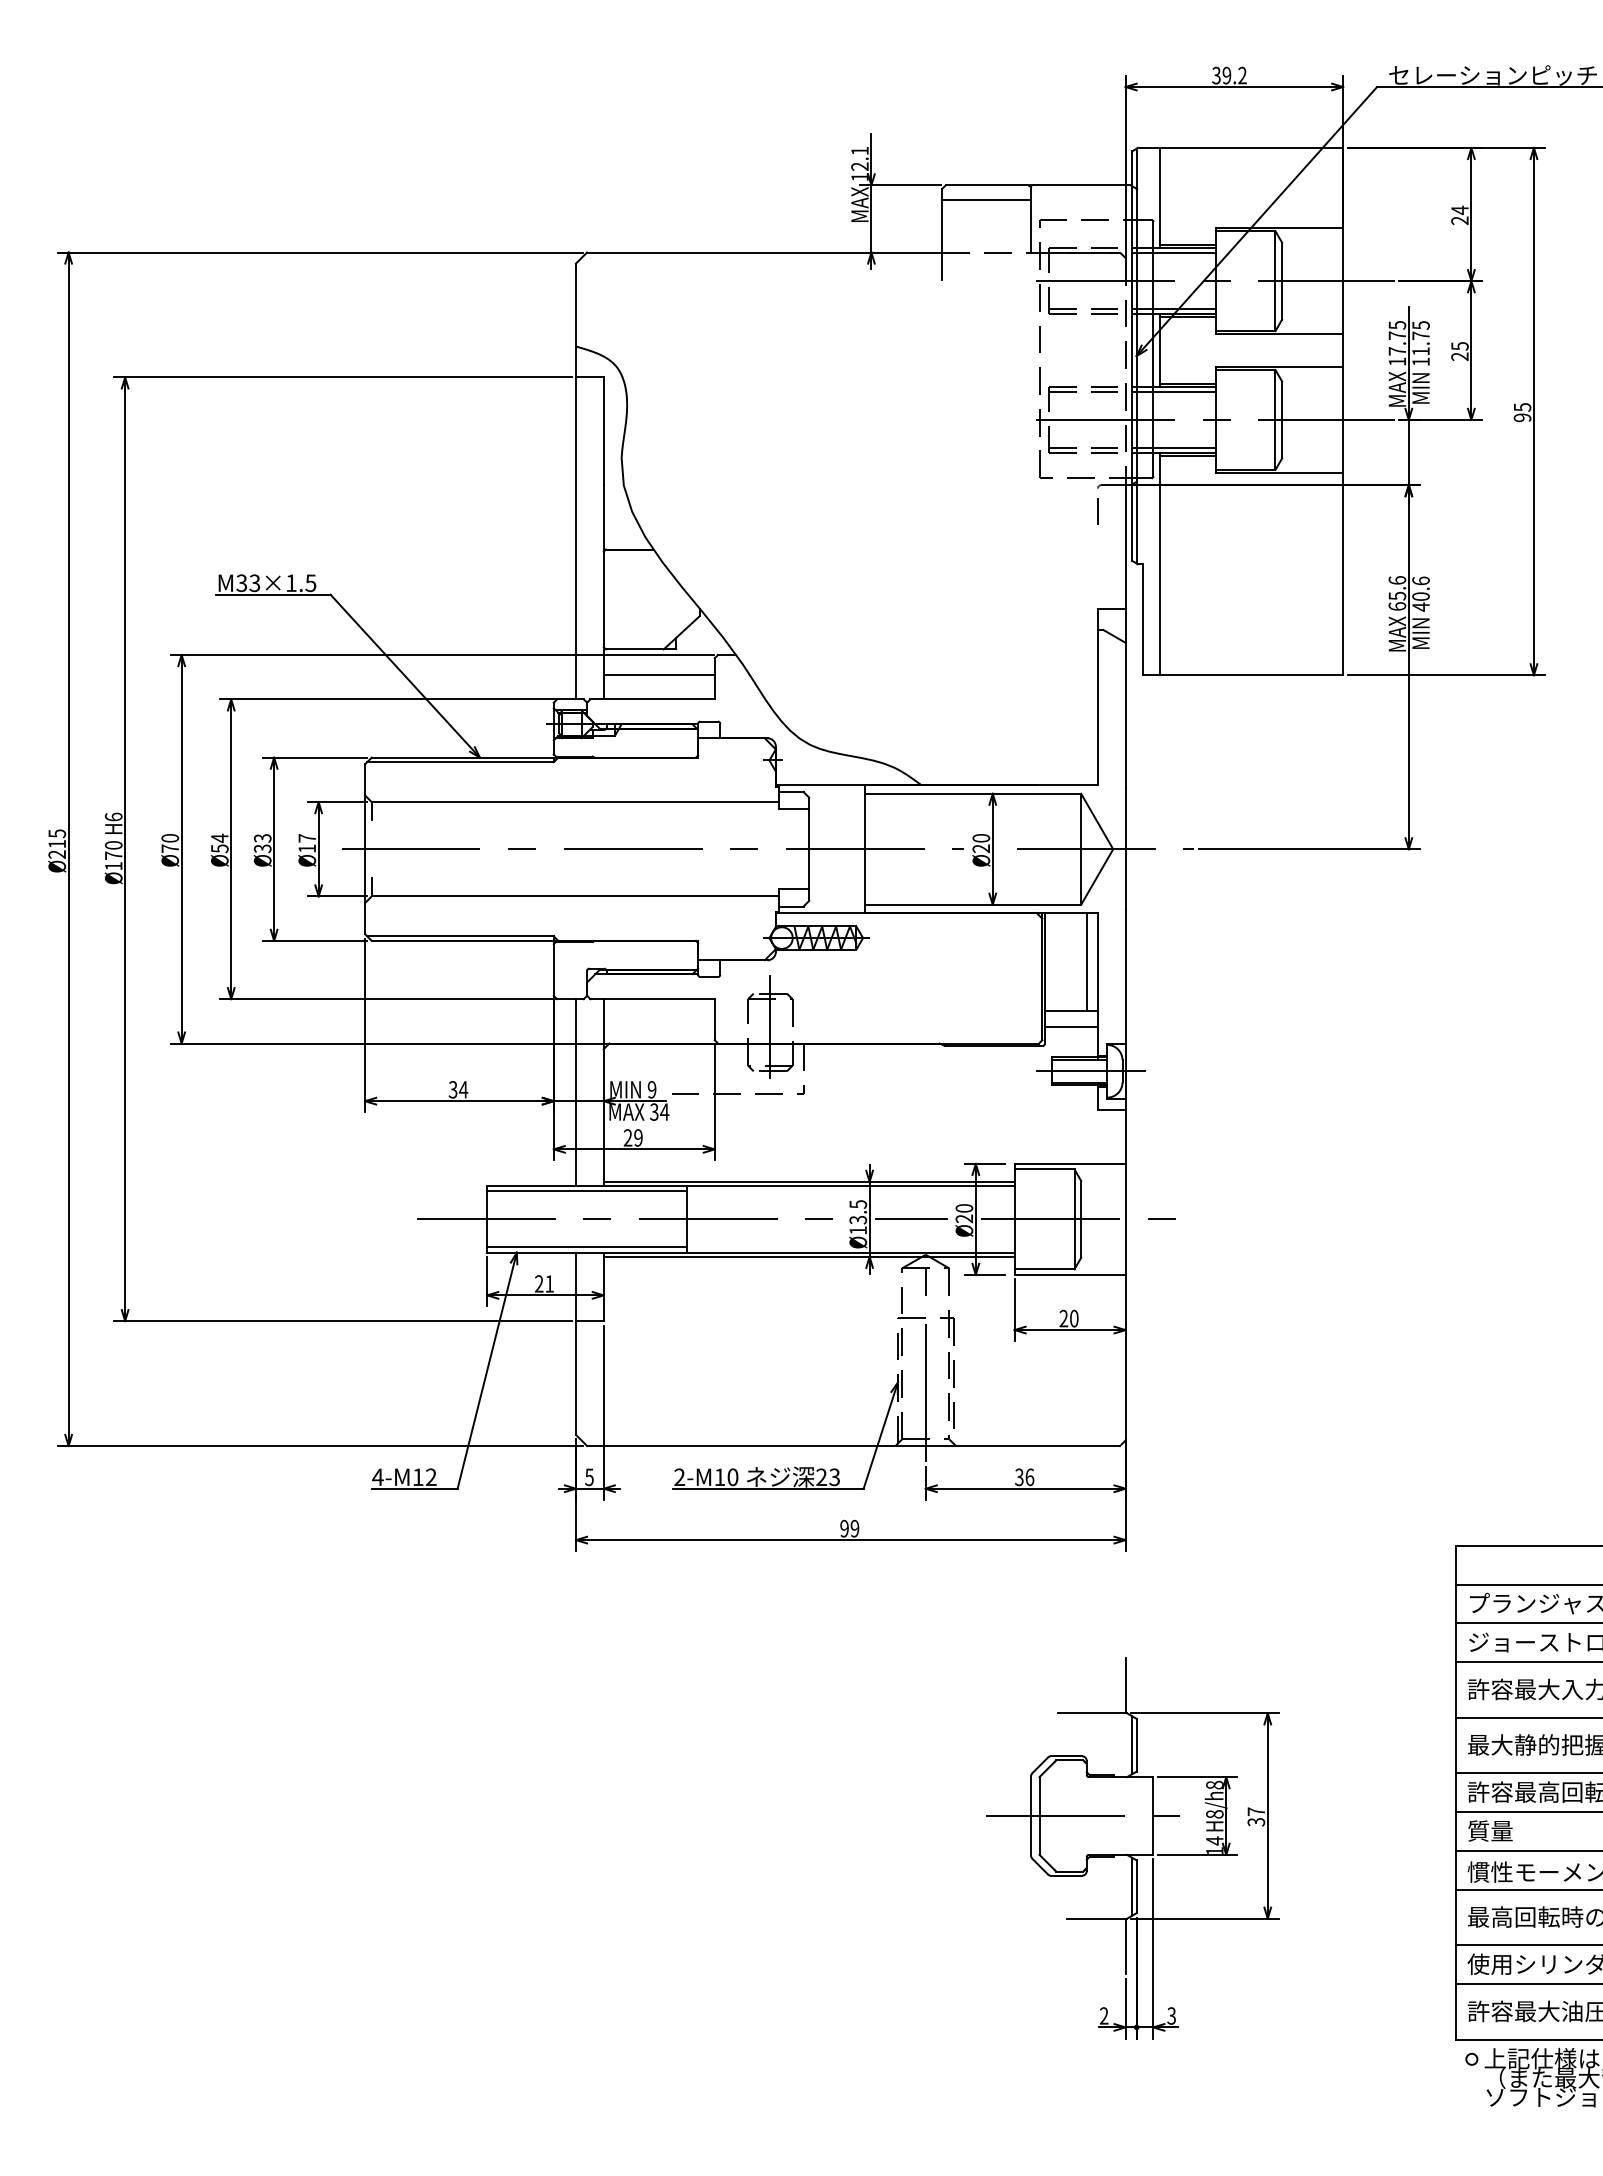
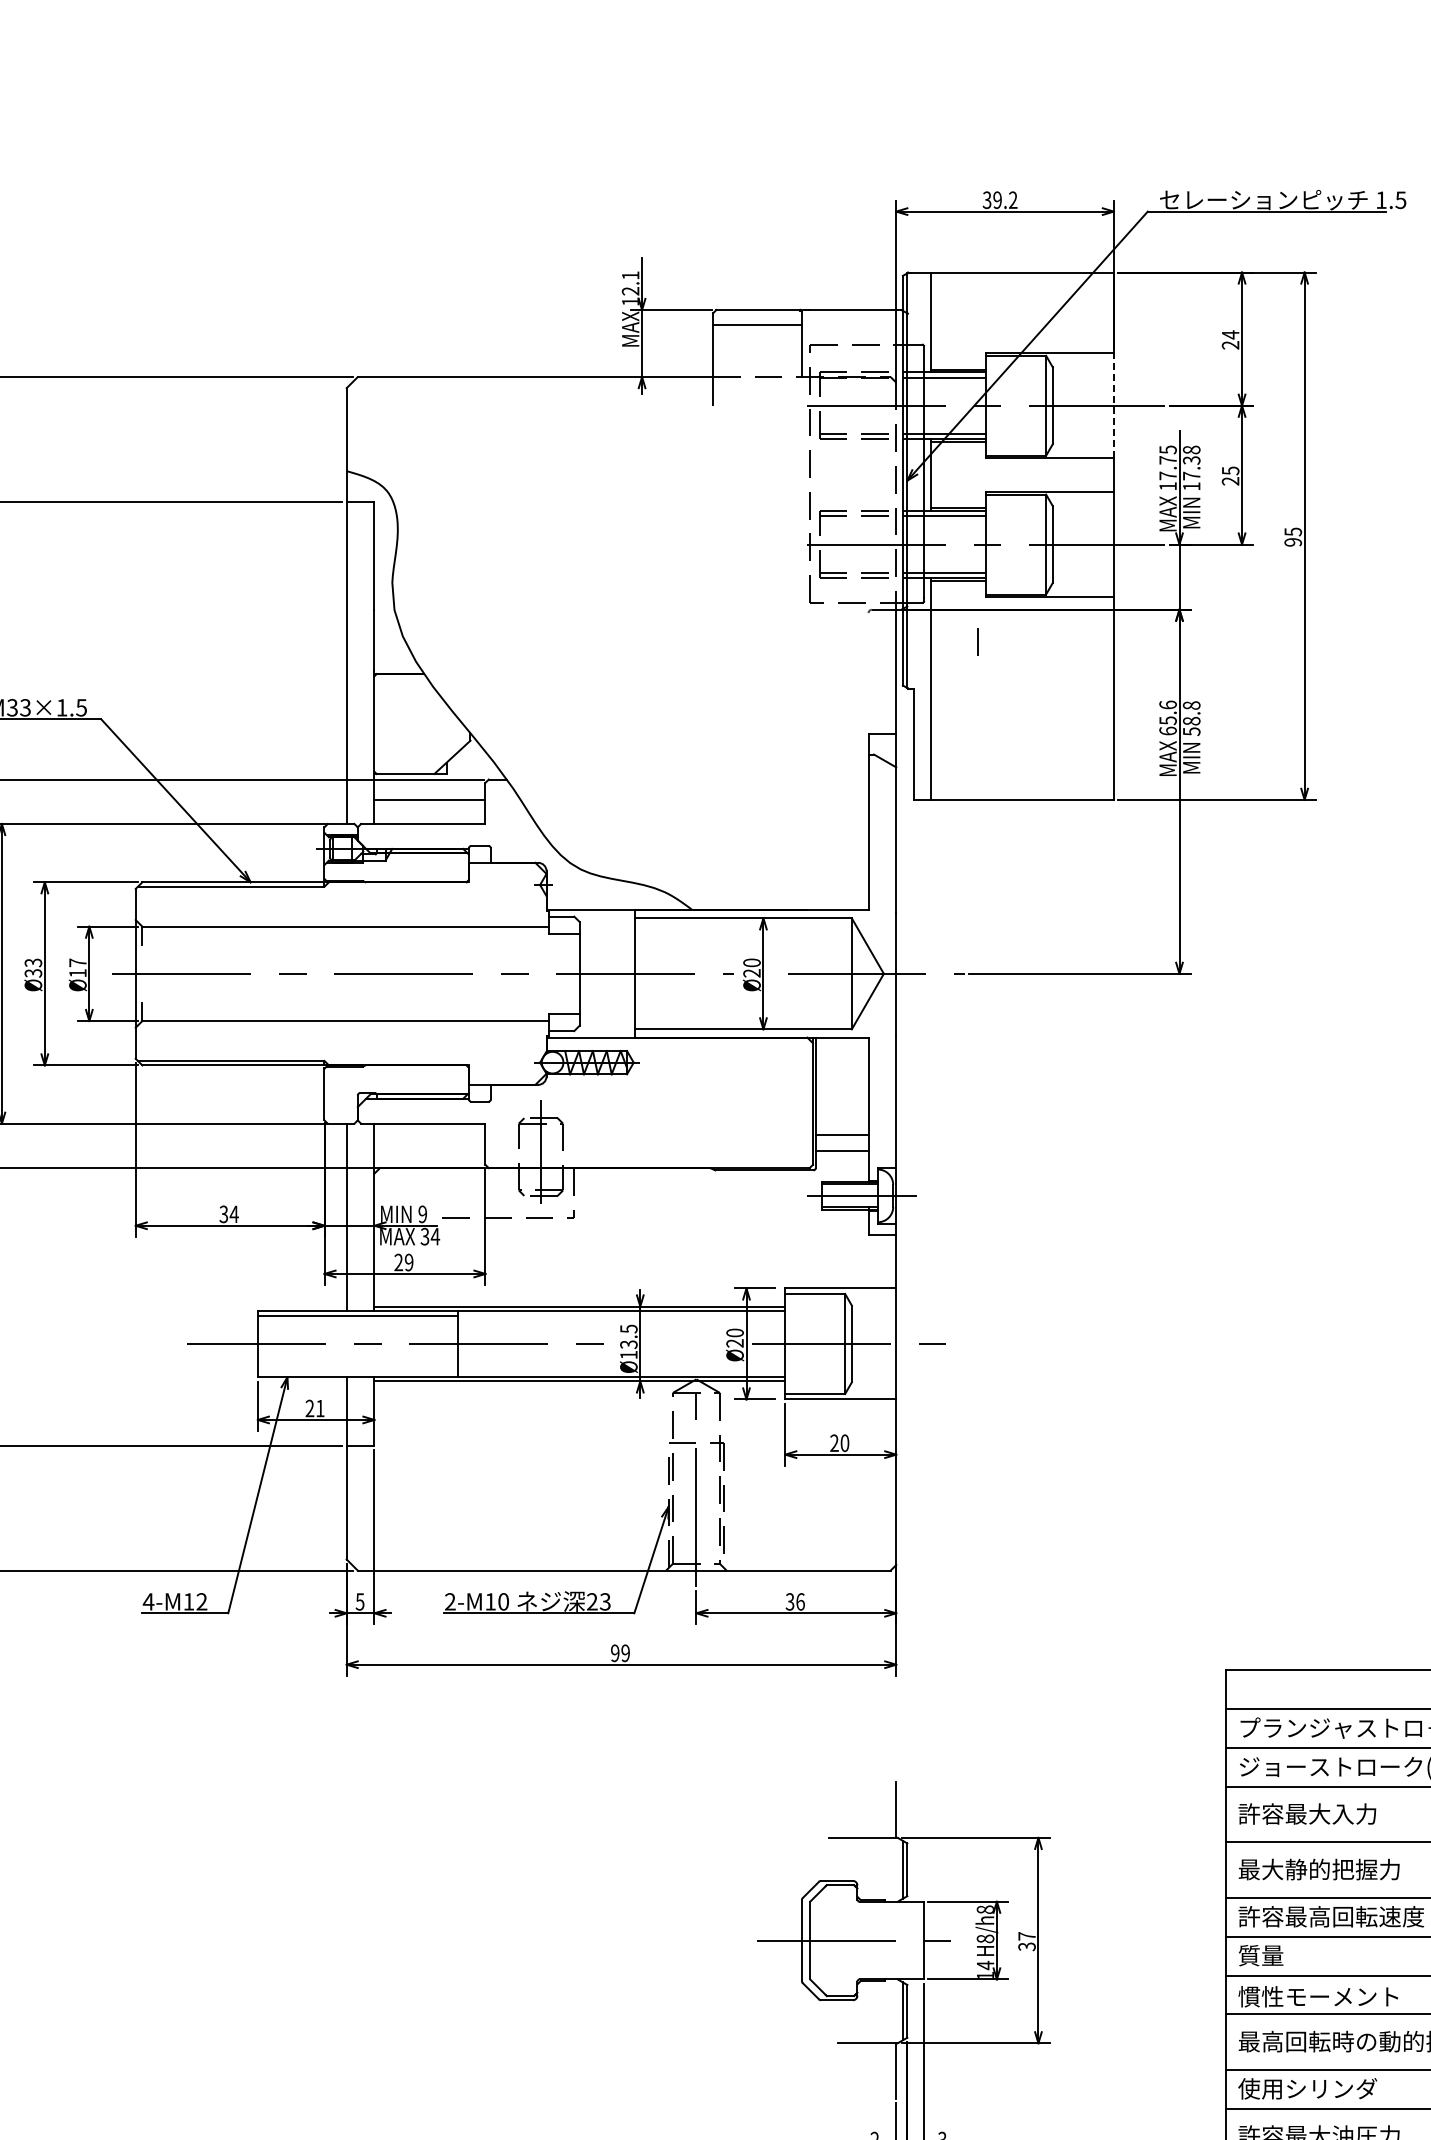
line: (1343, 281) -> (1114, 406), solid -> dashed
text: (1420, 338) -> (1191, 463), 11.75 -> 17.38
line: (1097, 511) -> (977, 642), moved
text: (1420, 593) -> (1191, 718), 40.6 -> 58.8
line: (1086, 961) -> (857, 1086), removed
line: (911, 1219) -> (682, 1344), removed
line: (587, 1247) -> (358, 1372), removed

